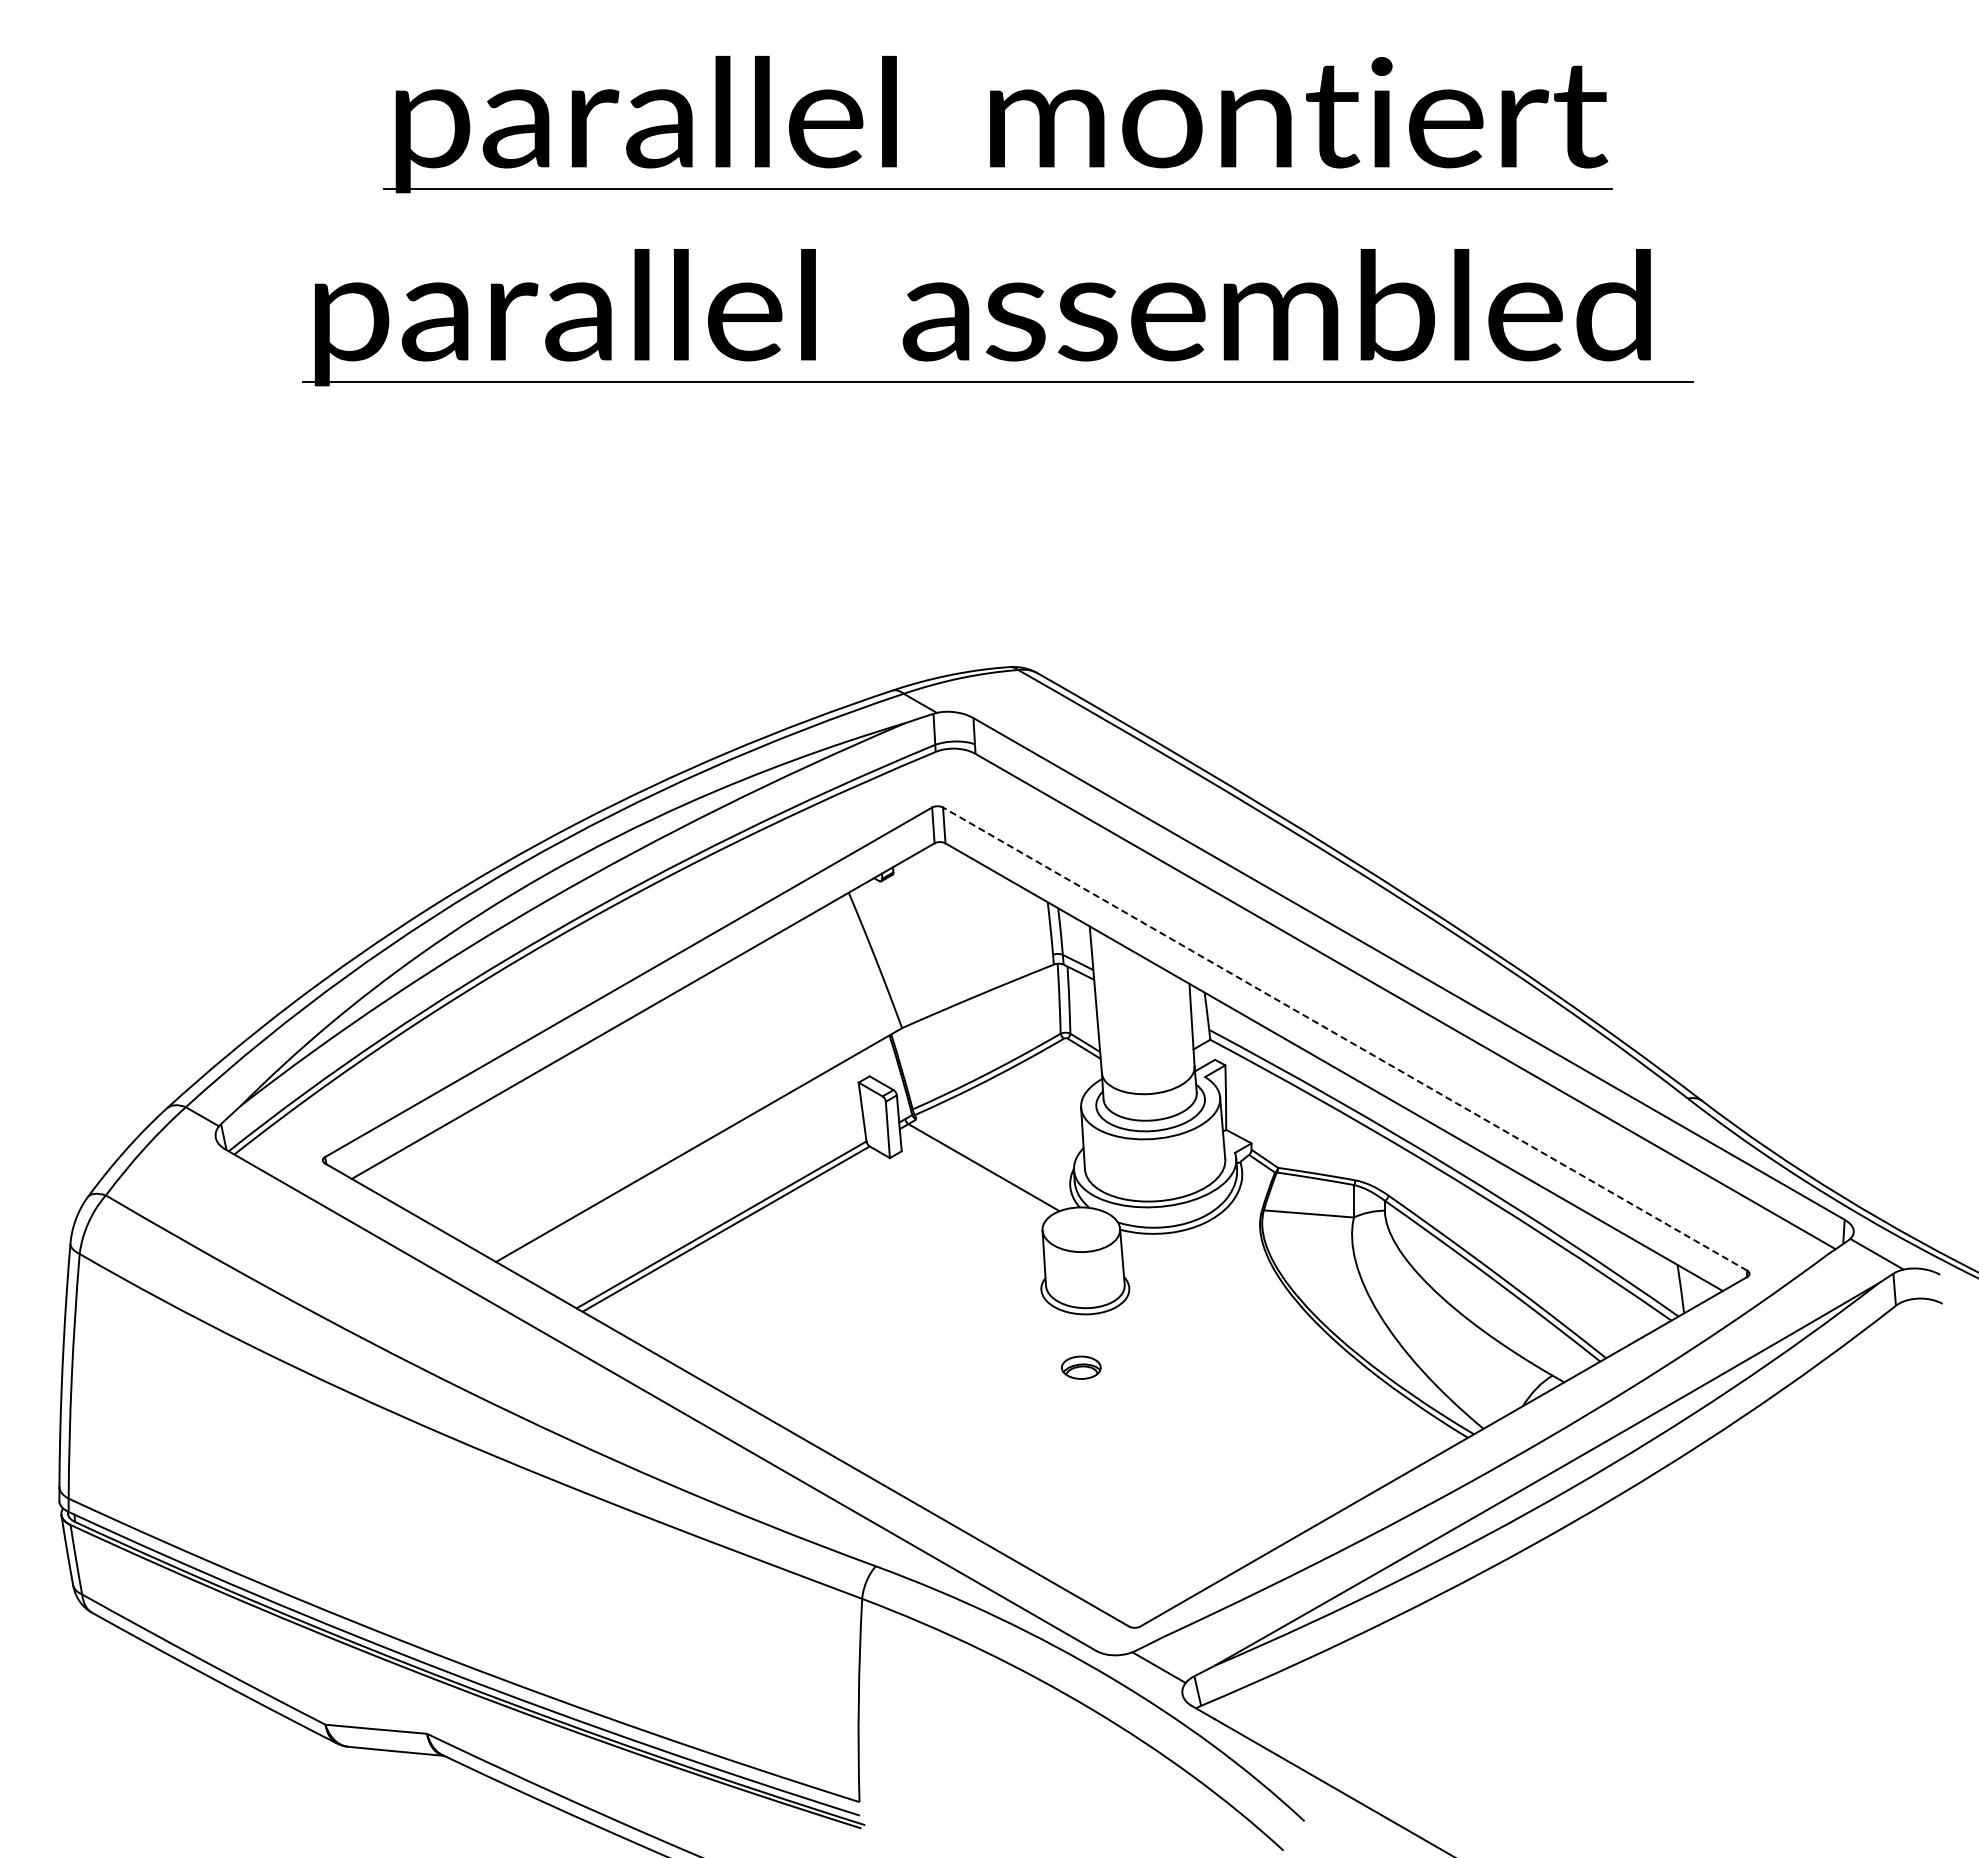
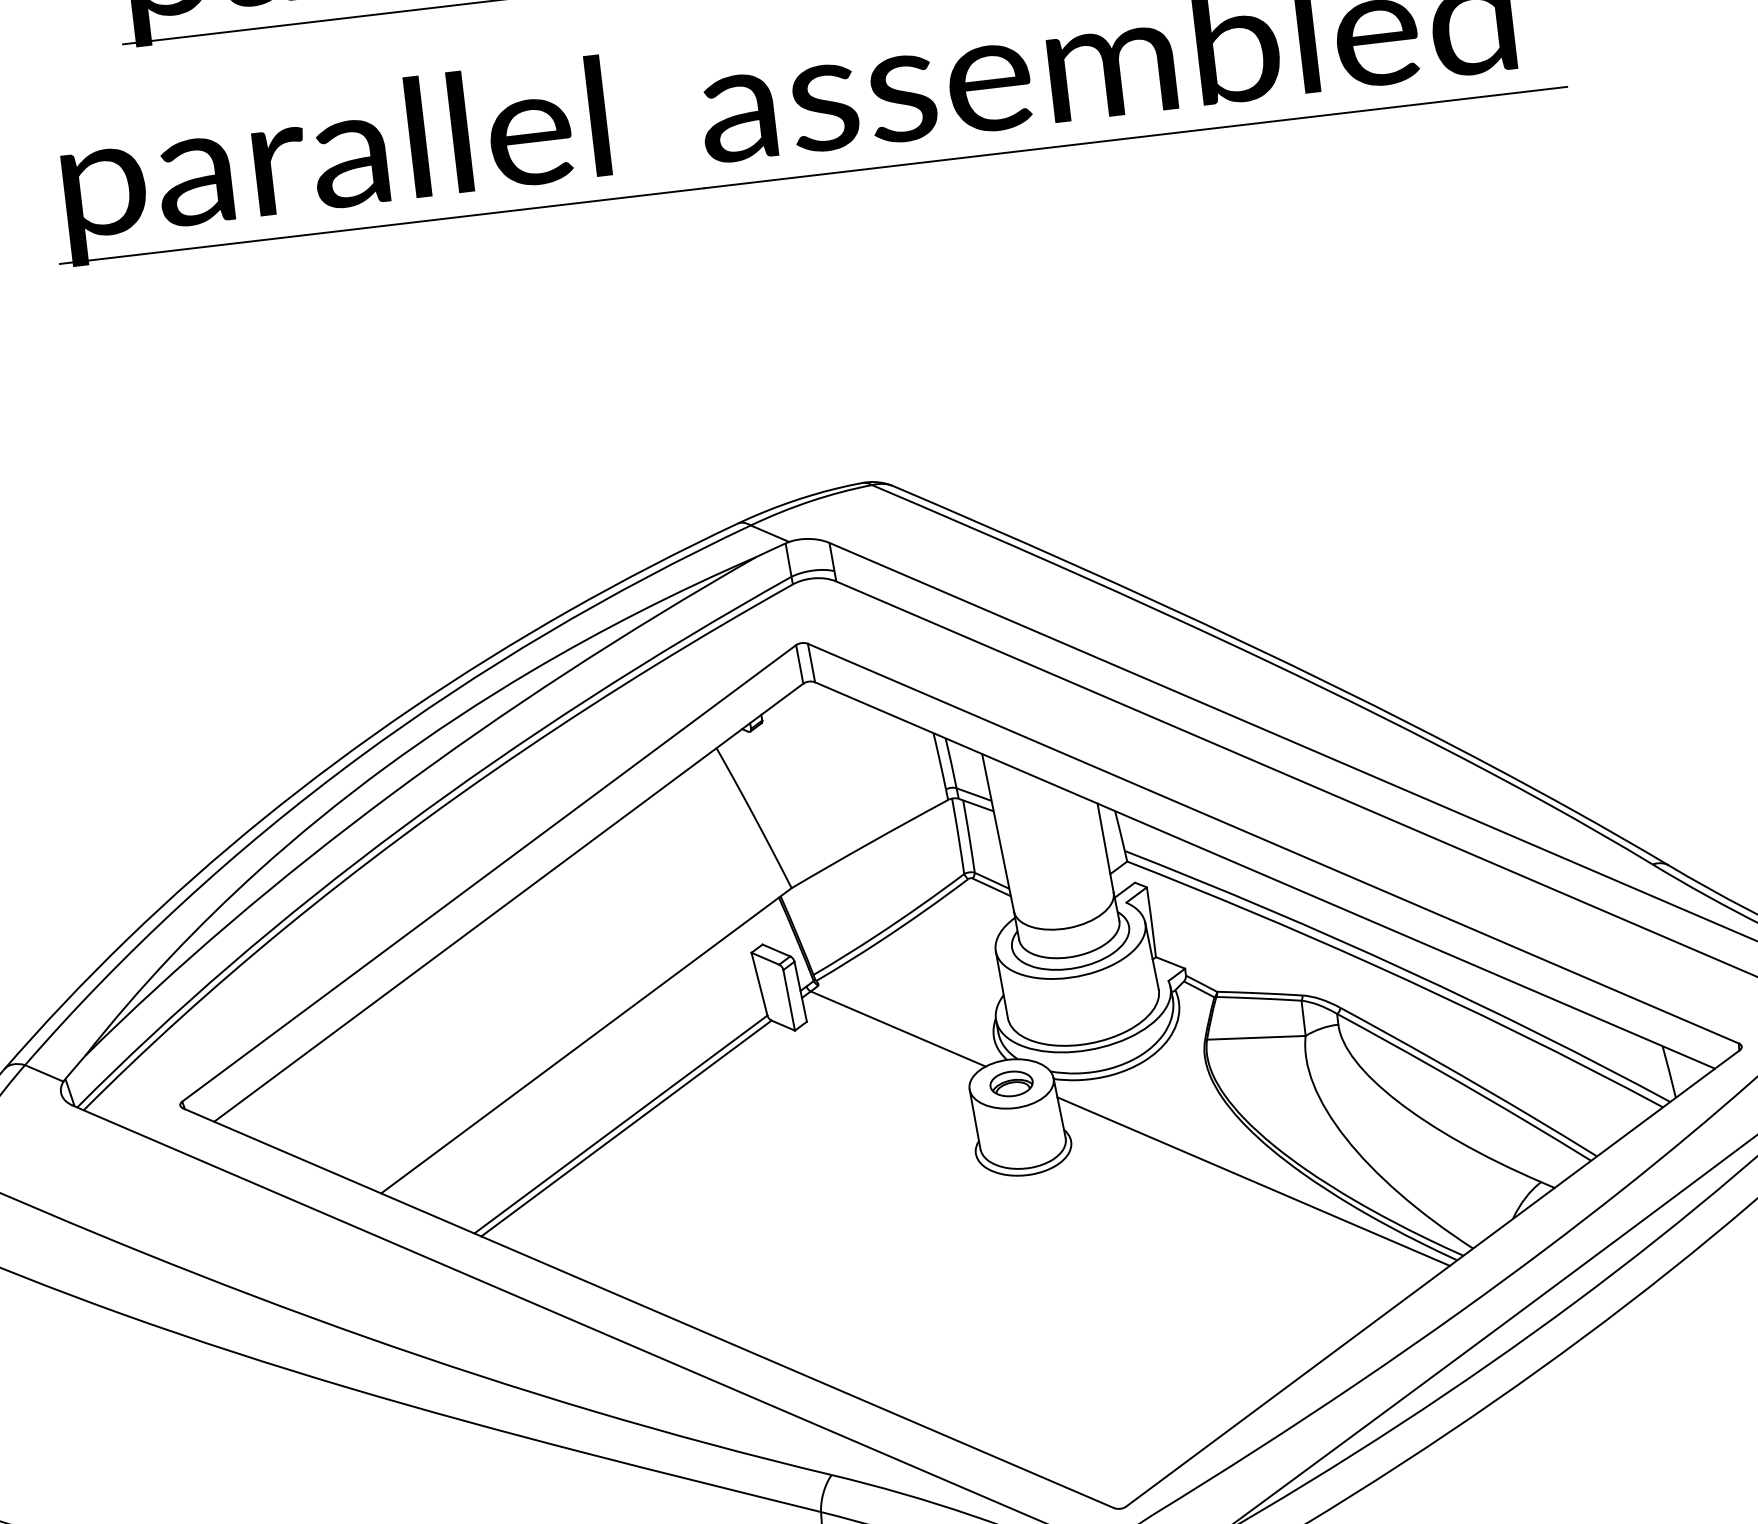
line: (1344, 1038) -> (1272, 843), dashed -> solid
line: (1290, 1344) -> (1253, 1181), added
part: (1081, 1367) -> (1011, 1083), moved

